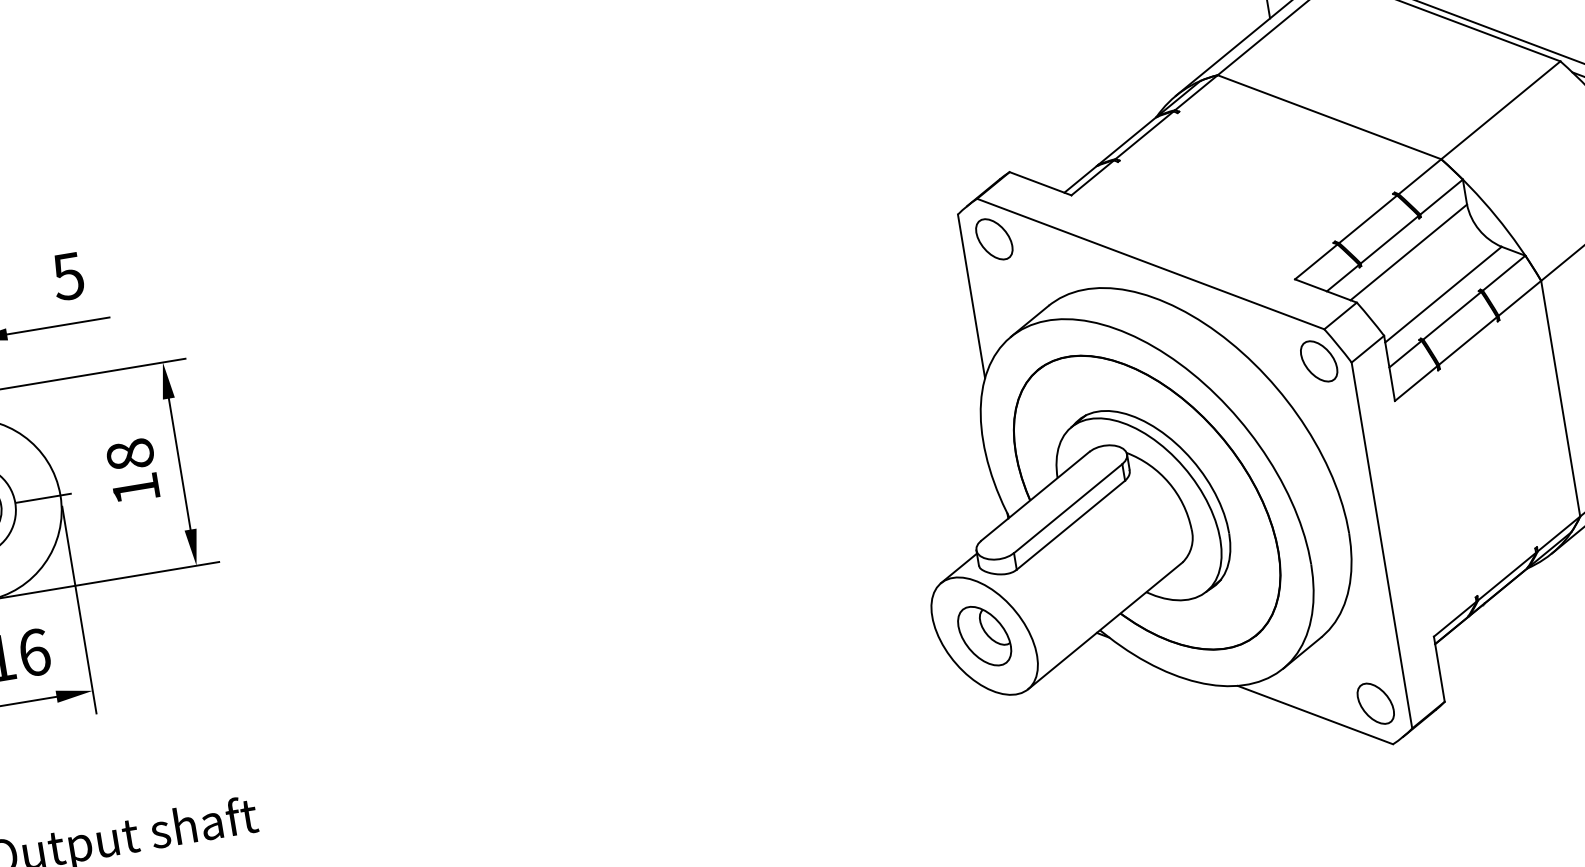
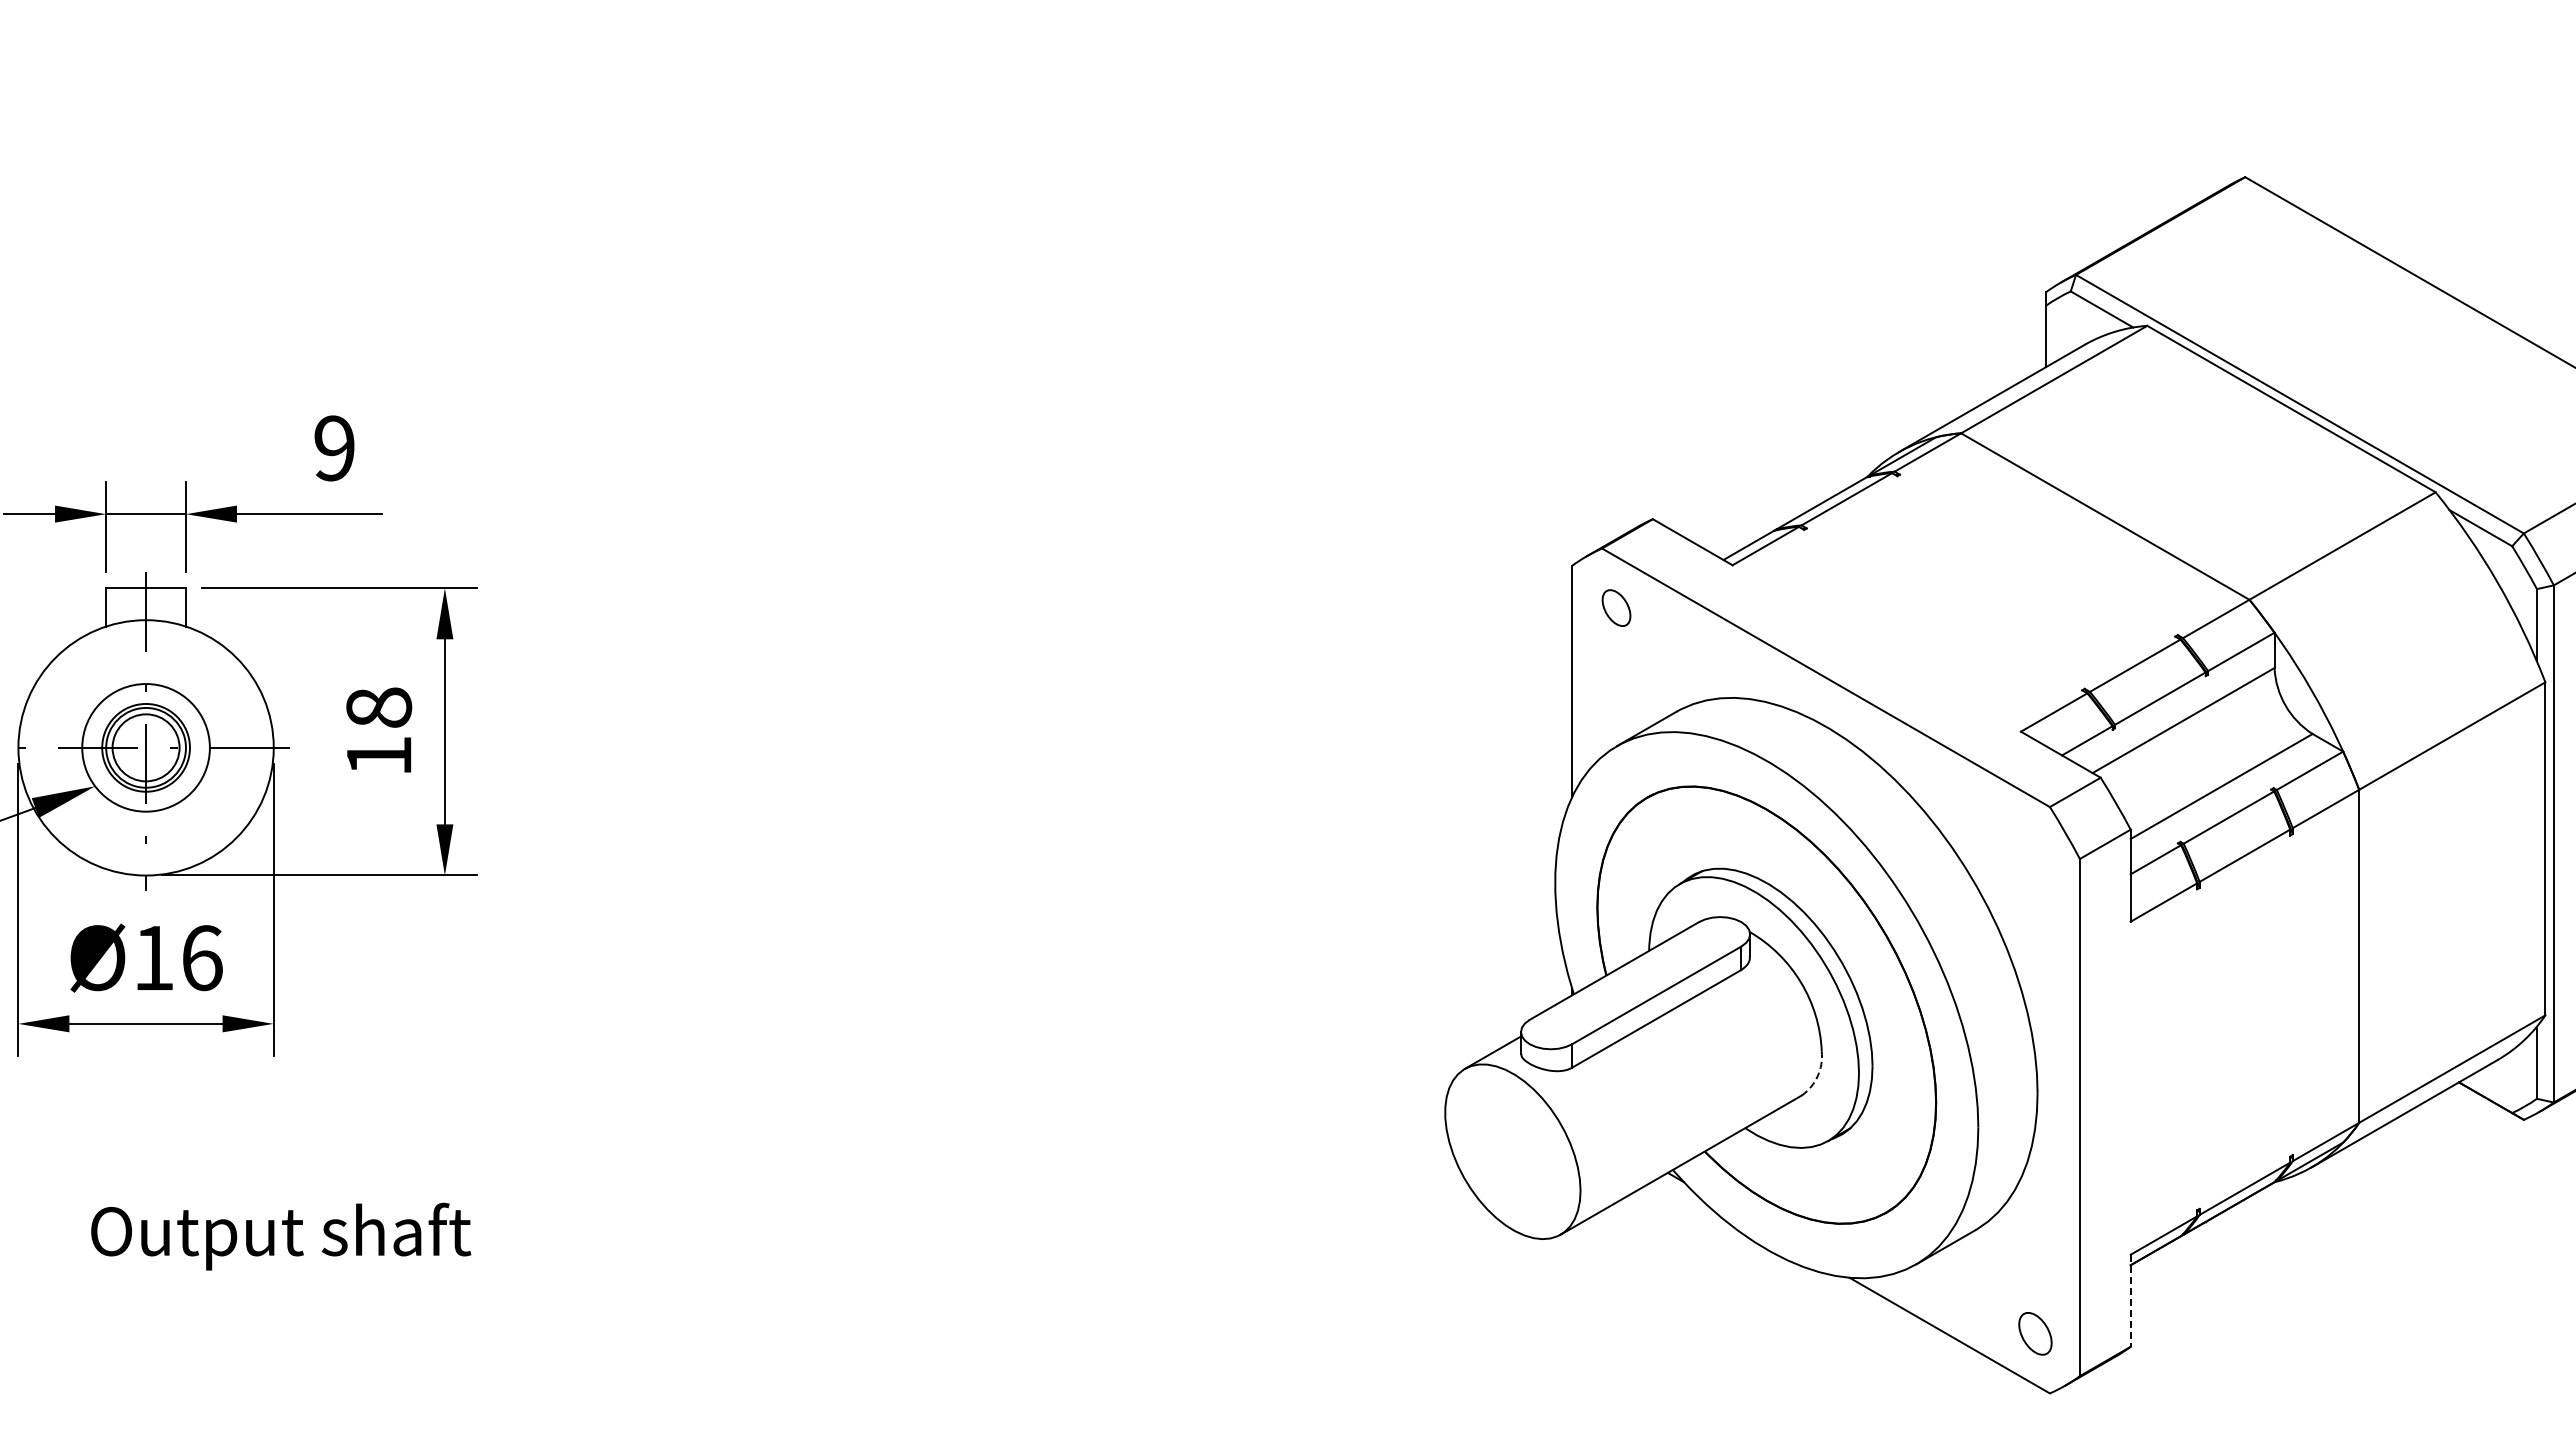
part: (994, 238) -> (1616, 607), size x0.6
text: (67, 276) -> (333, 448), 5 -> 9
part: (1319, 361) -> (2035, 849), removed
arc: (1191, 547) -> (1817, 1076), solid -> dashed
part: (984, 636) -> (1512, 1151), removed
line: (1439, 669) -> (2130, 1301), solid -> dashed
part: (1375, 703) -> (2035, 1333), size x0.7

